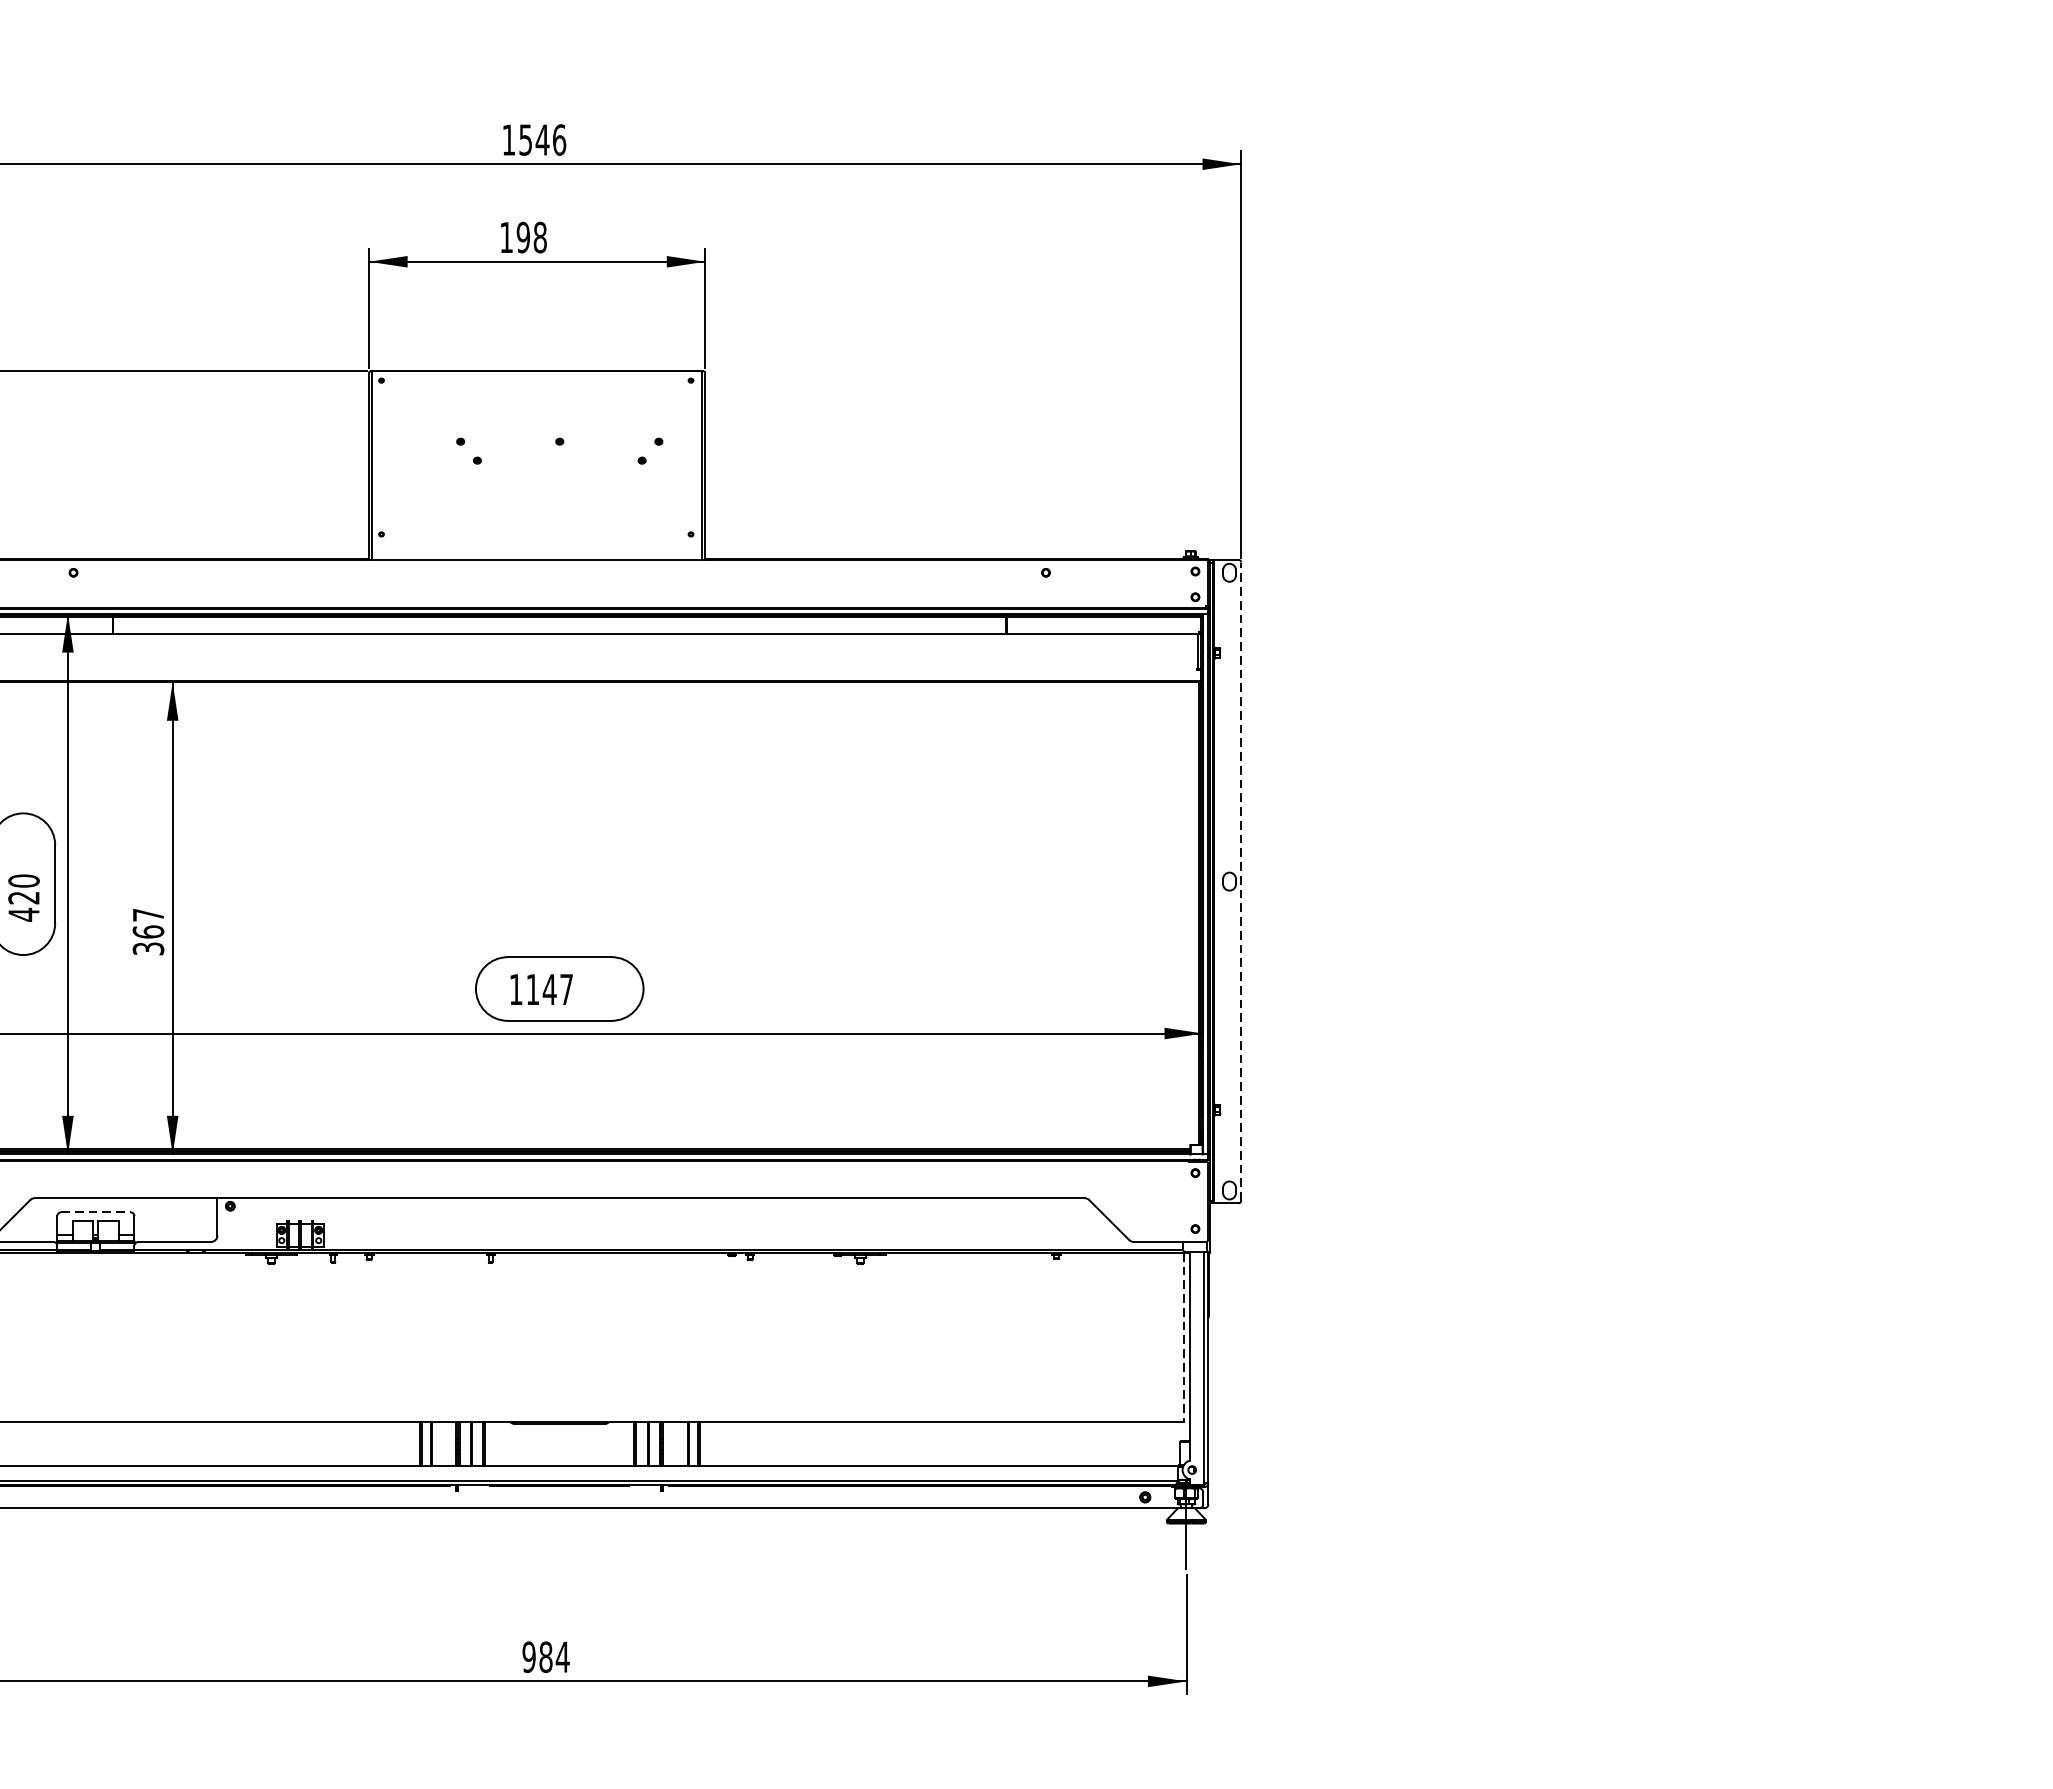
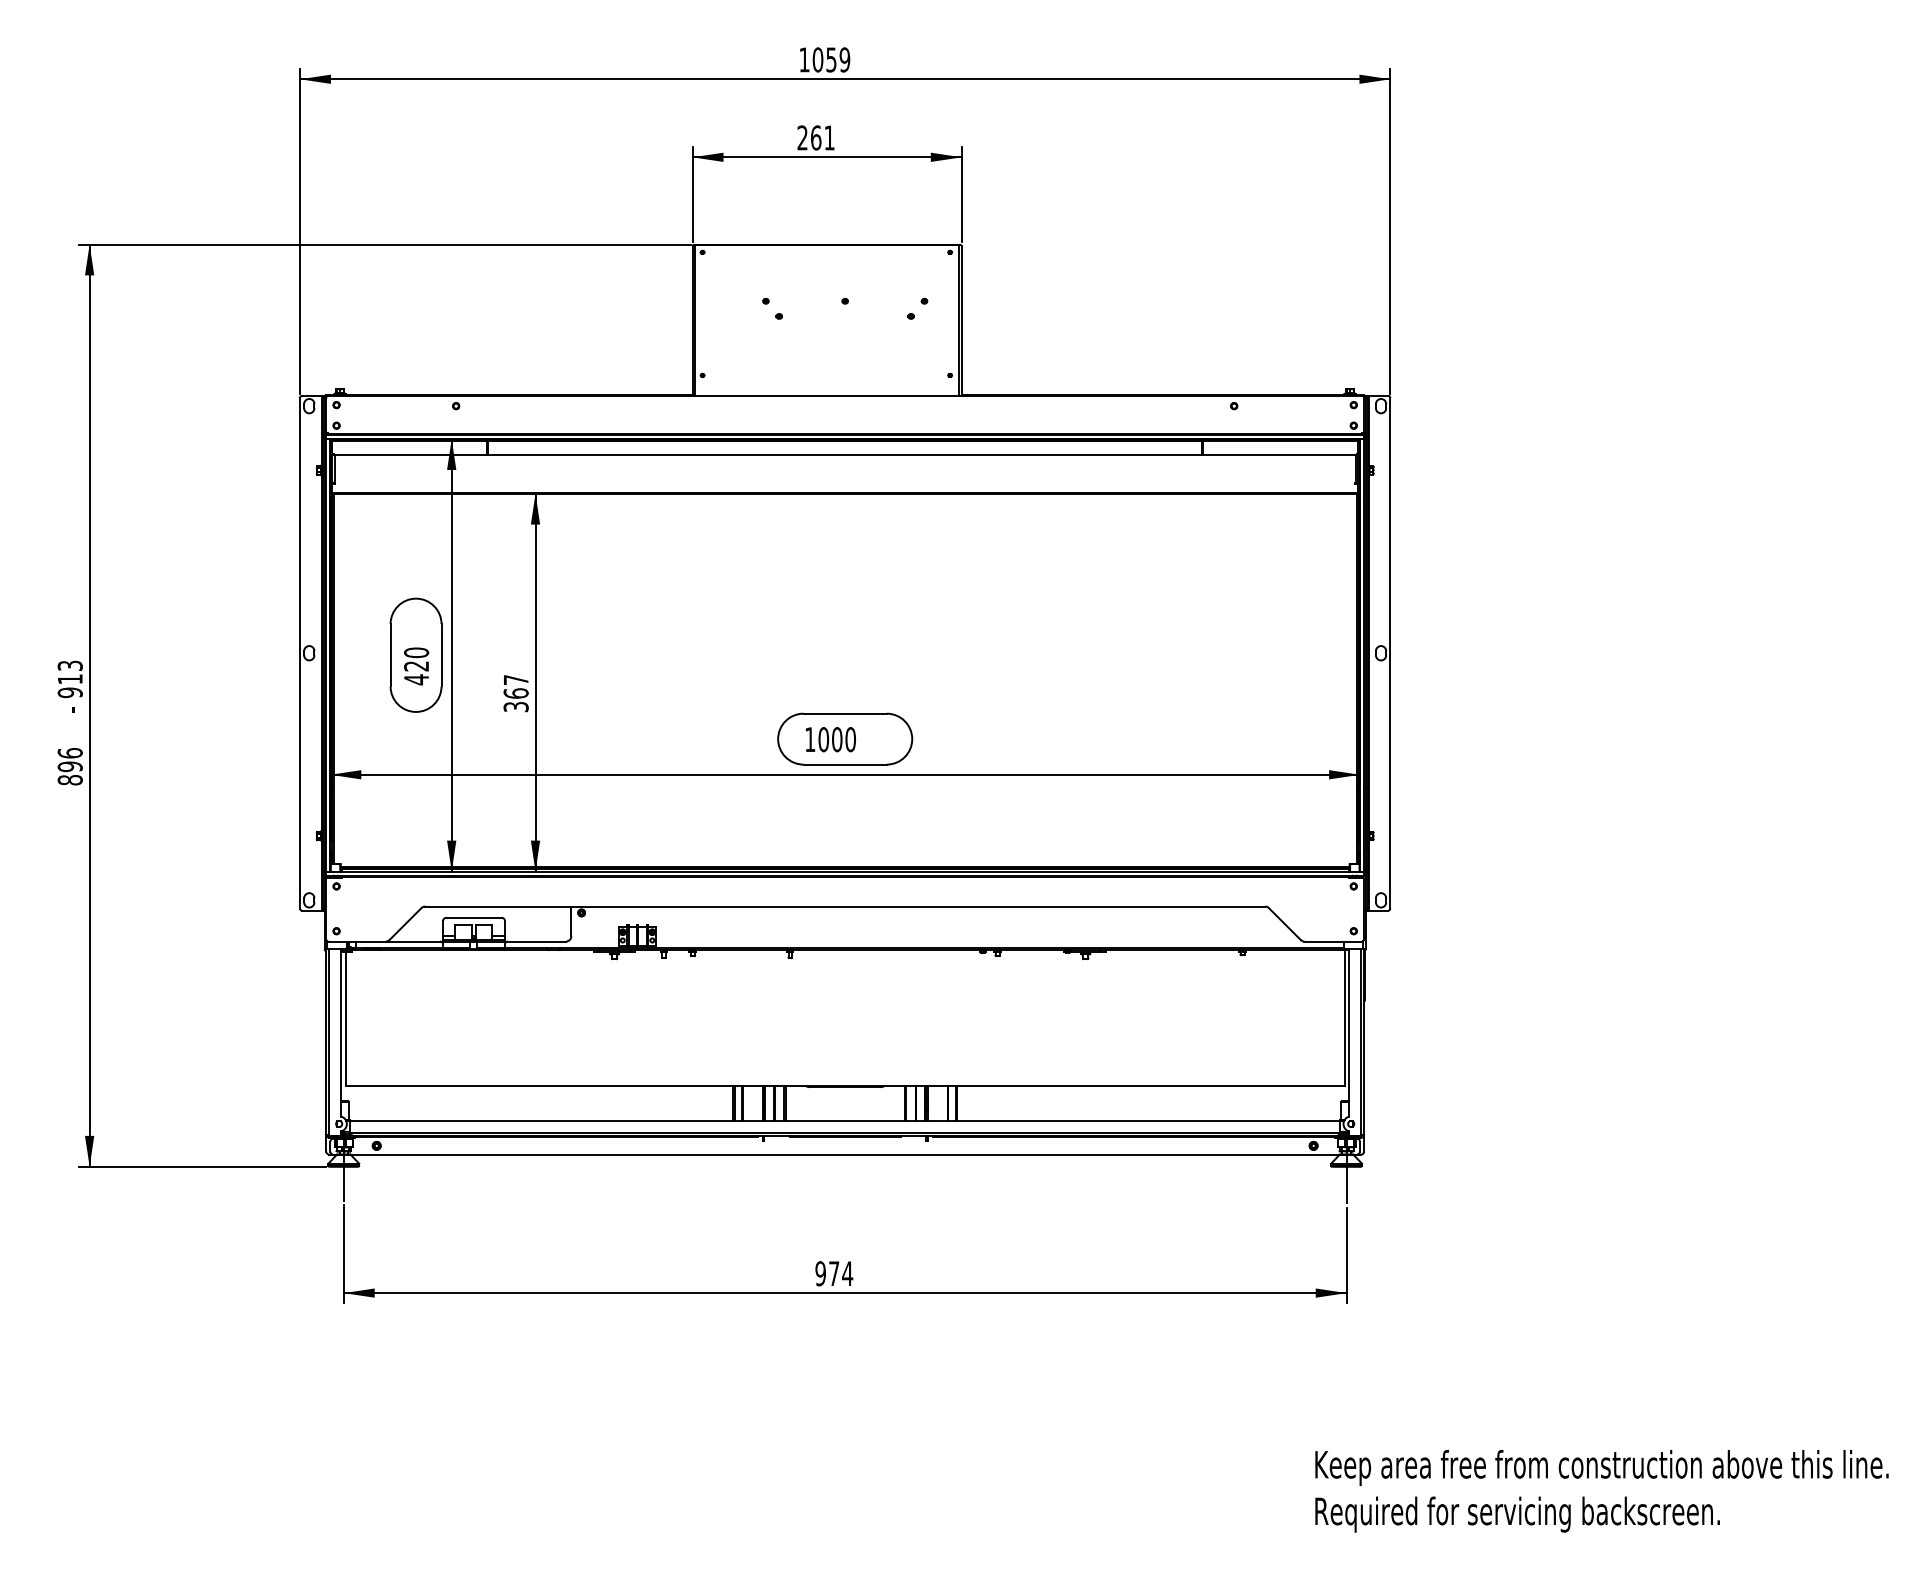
text: (542, 139) -> (831, 59), 1546 -> 1059
text: (522, 237) -> (815, 137), 198 -> 261
line: (1241, 880) -> (1390, 652), dashed -> solid
text: (548, 989) -> (836, 739), 1147 -> 1000
line: (96, 1211) -> (474, 917), dashed -> solid
line: (1183, 1336) -> (1344, 1017), dashed -> solid
text: (546, 1656) -> (834, 1273), 984 -> 974

